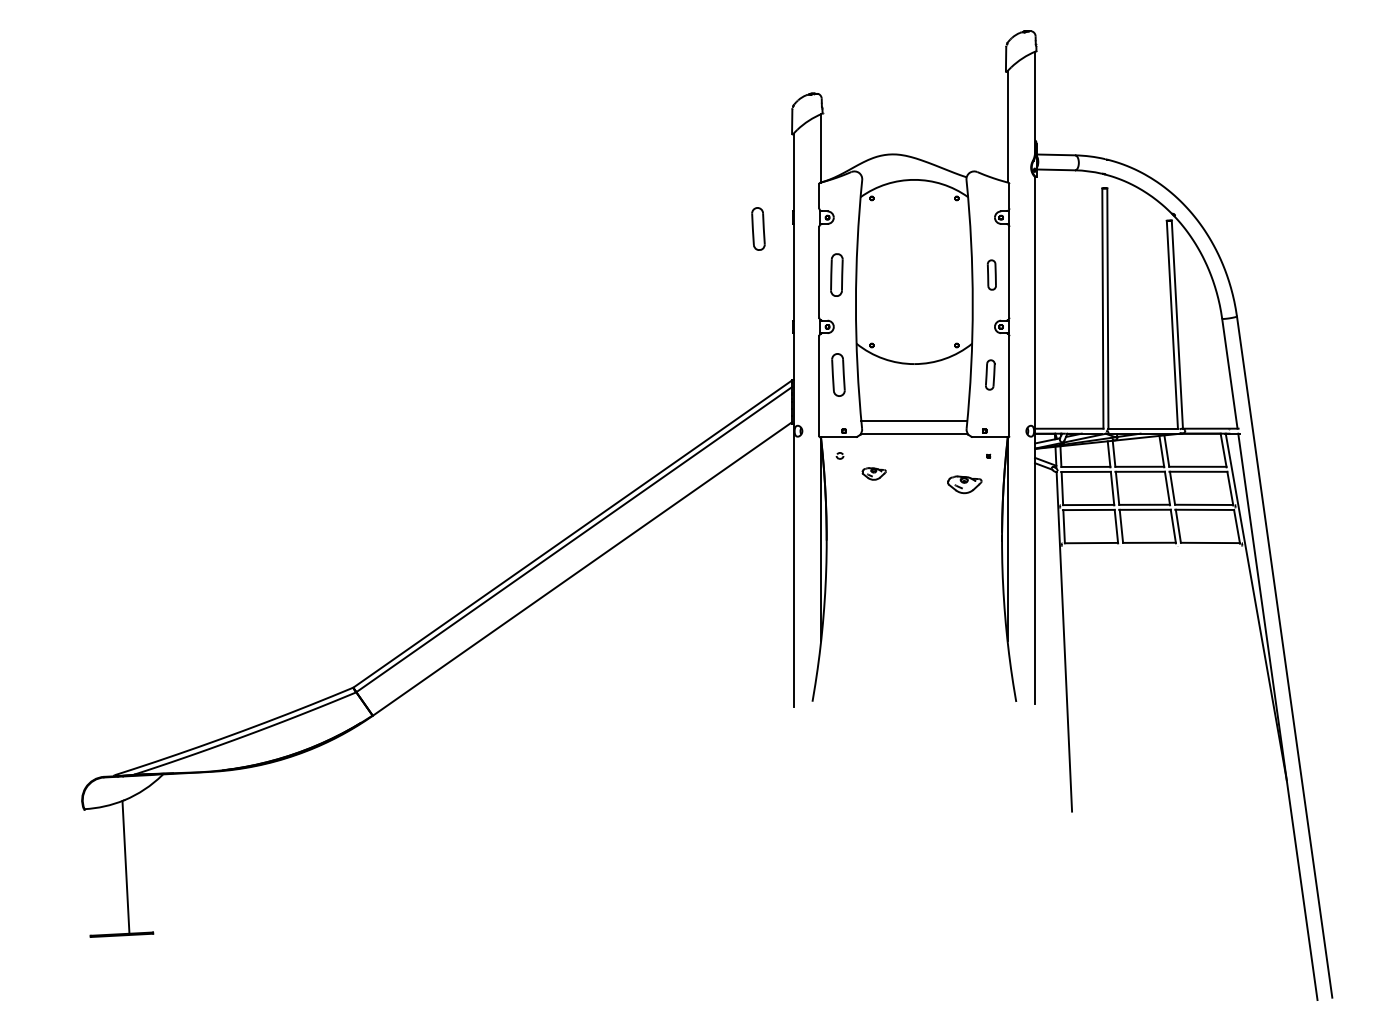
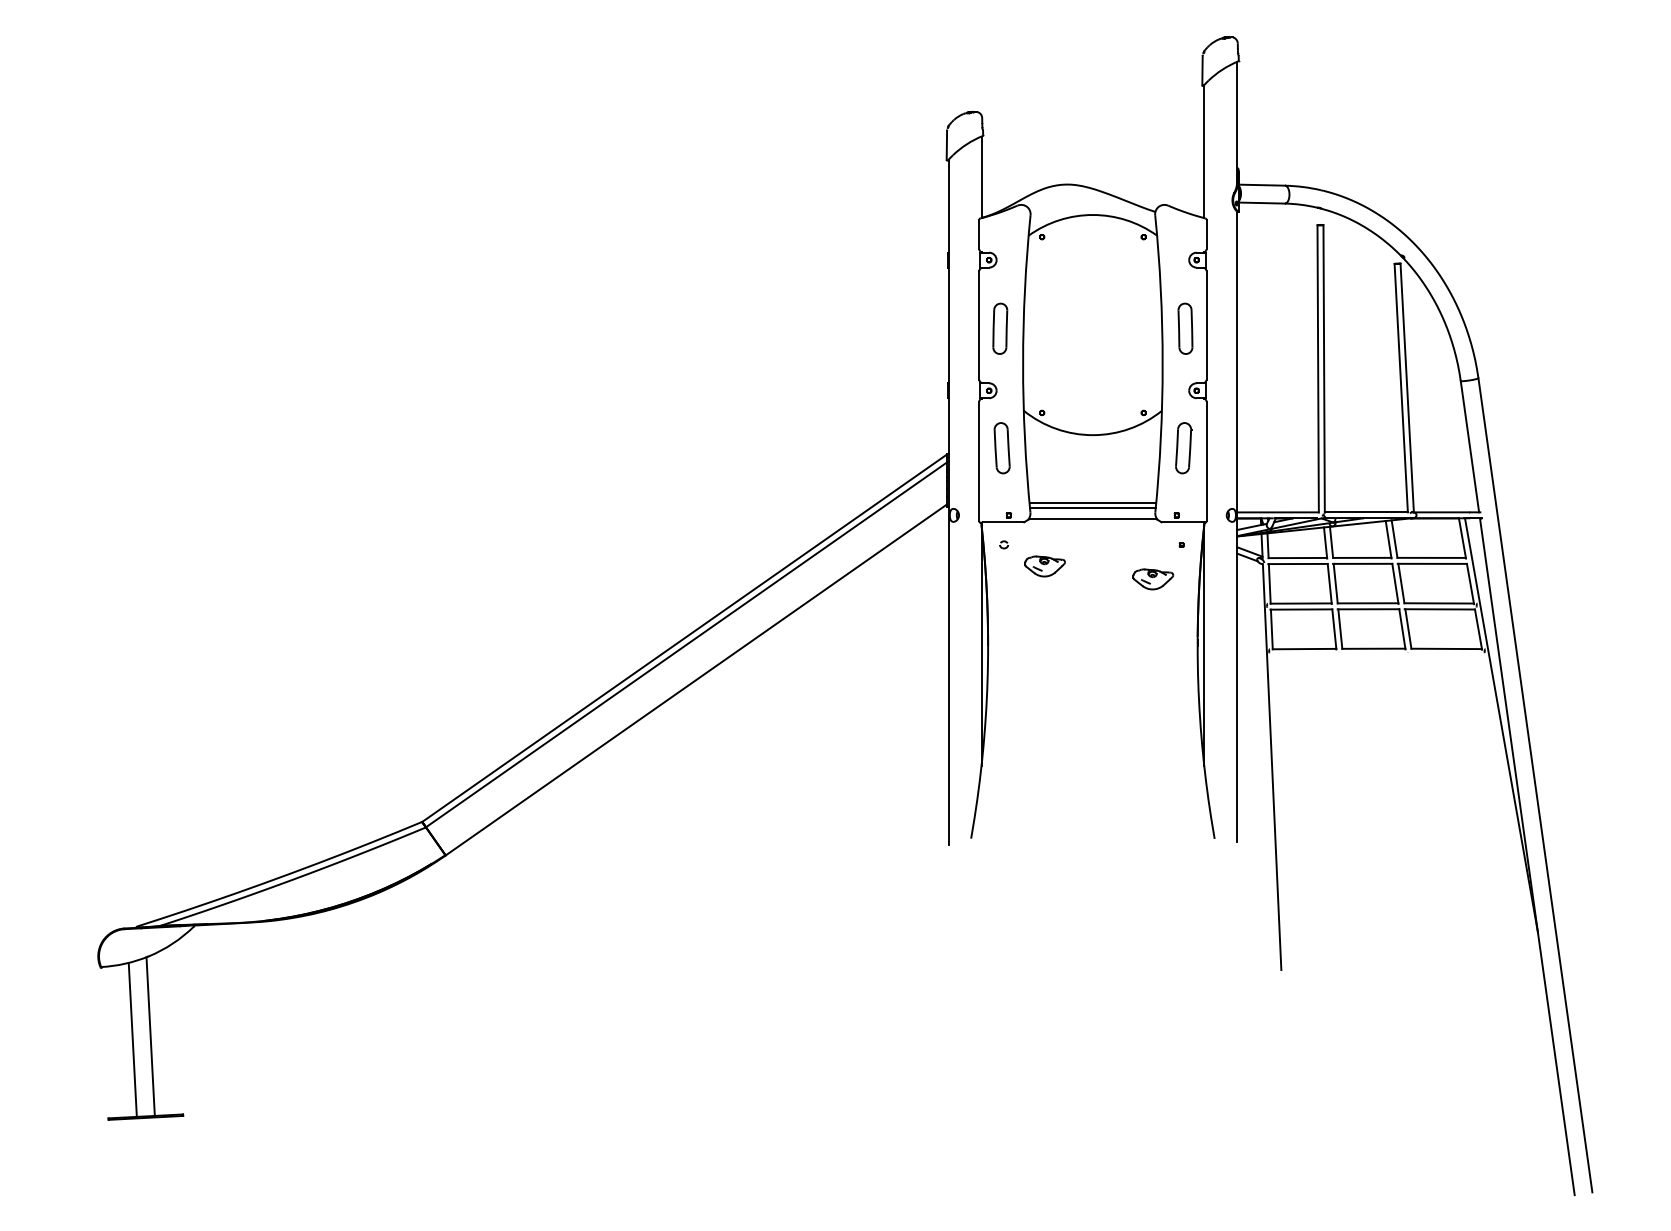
part: (758, 228) -> (906, 273), removed
part: (991, 274) -> (1185, 328), size x1.43
part: (990, 374) -> (1183, 447), size x1.43
line: (914, 424) -> (1093, 507), added
part: (873, 473) -> (1044, 565), size x1.43
line: (110, 869) -> (132, 1039), added

